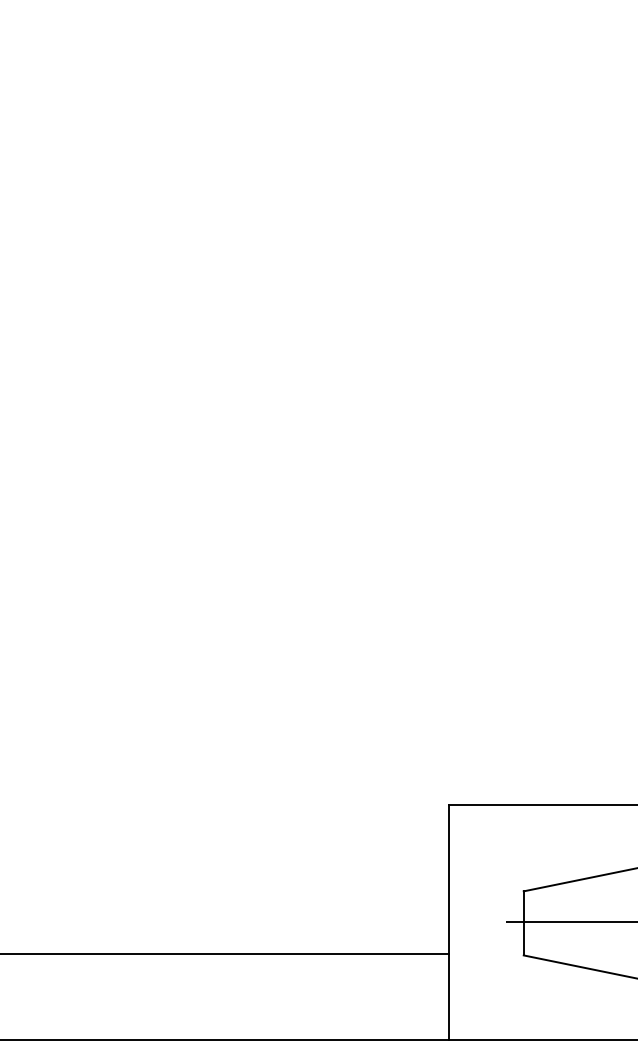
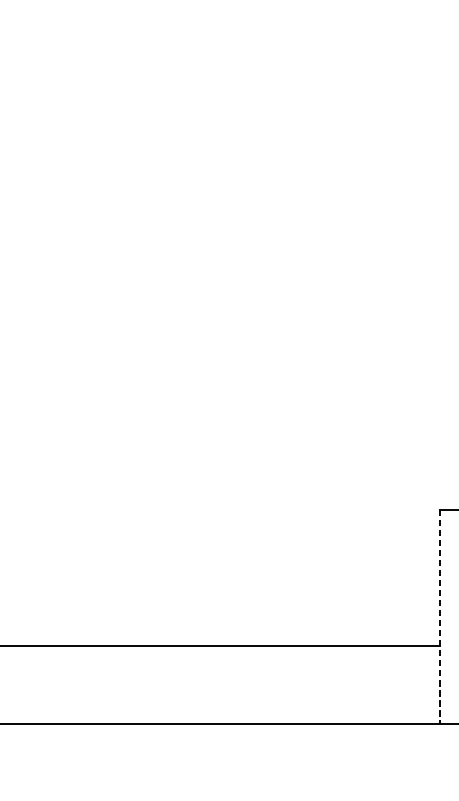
line: (448, 922) -> (439, 616), solid -> dashed

